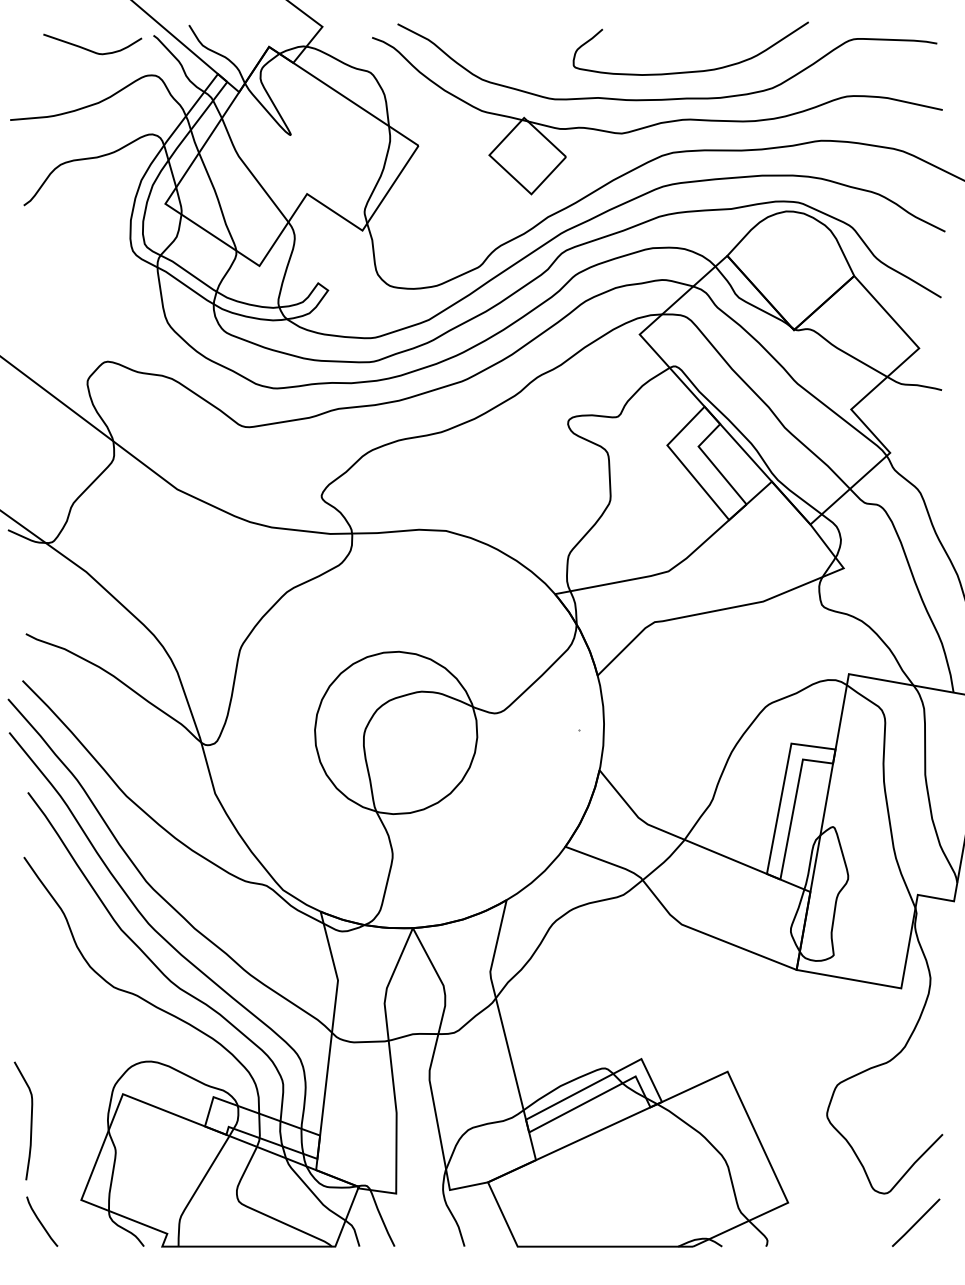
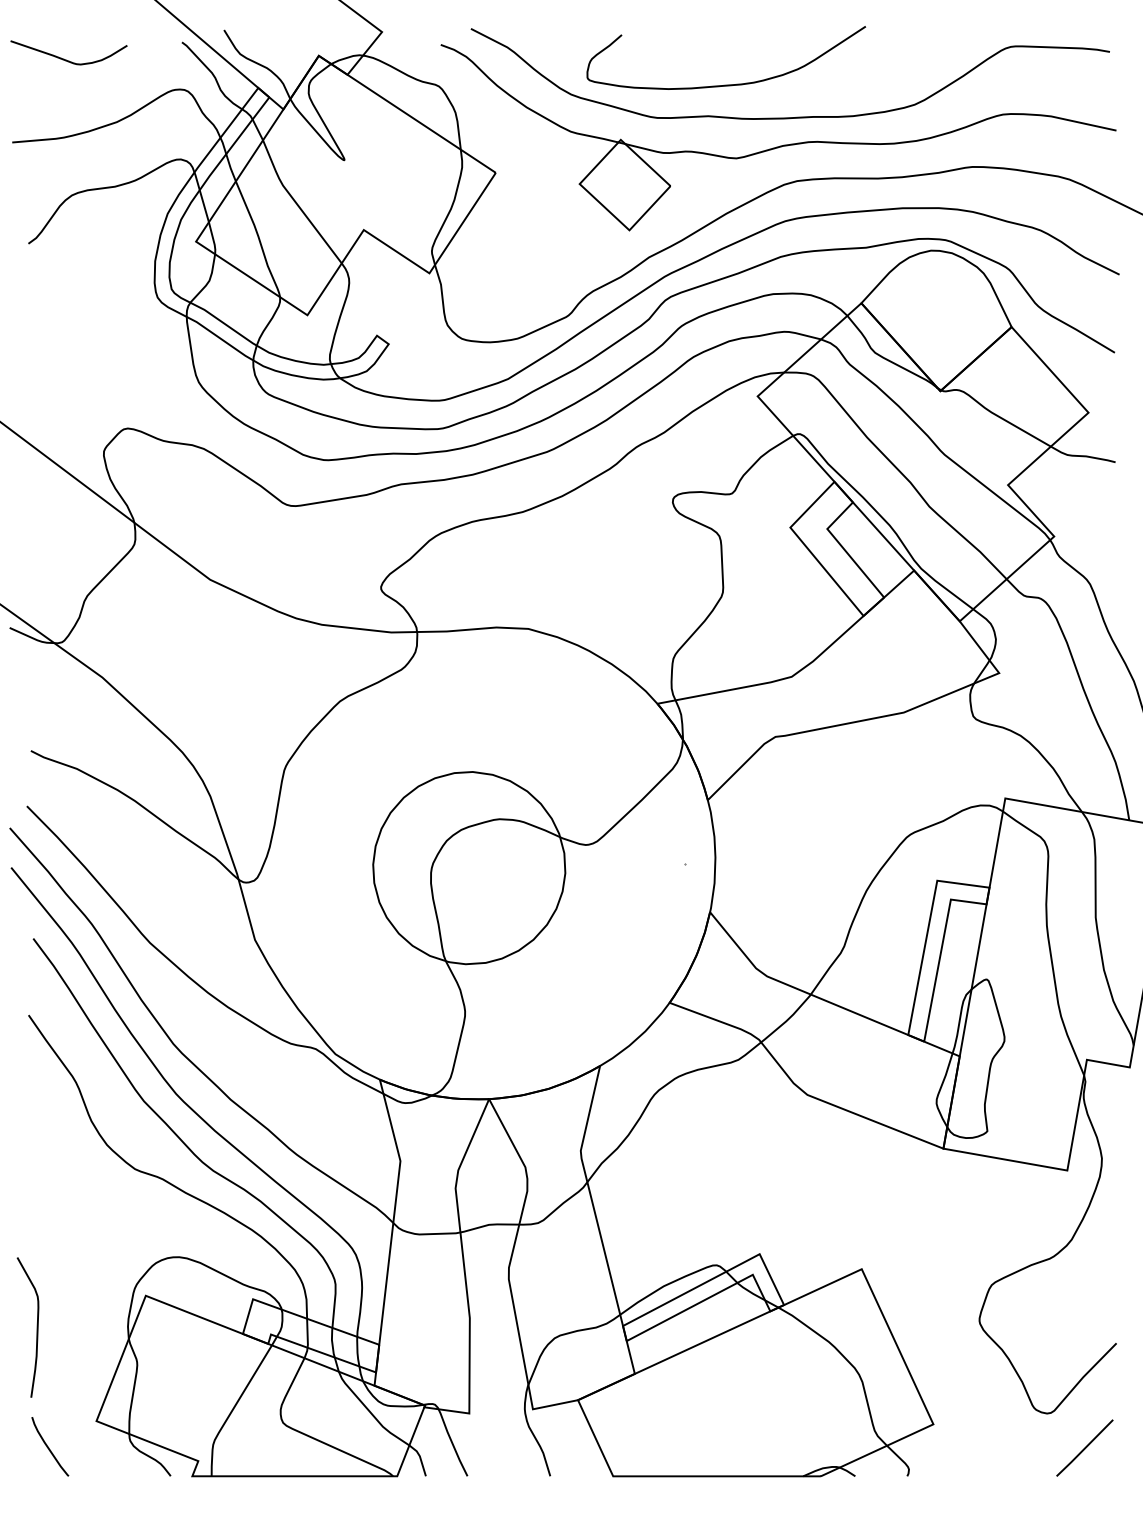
curve: (88, 49) -> (64, 58), moved
curve: (691, 71) -> (726, 84), moved

